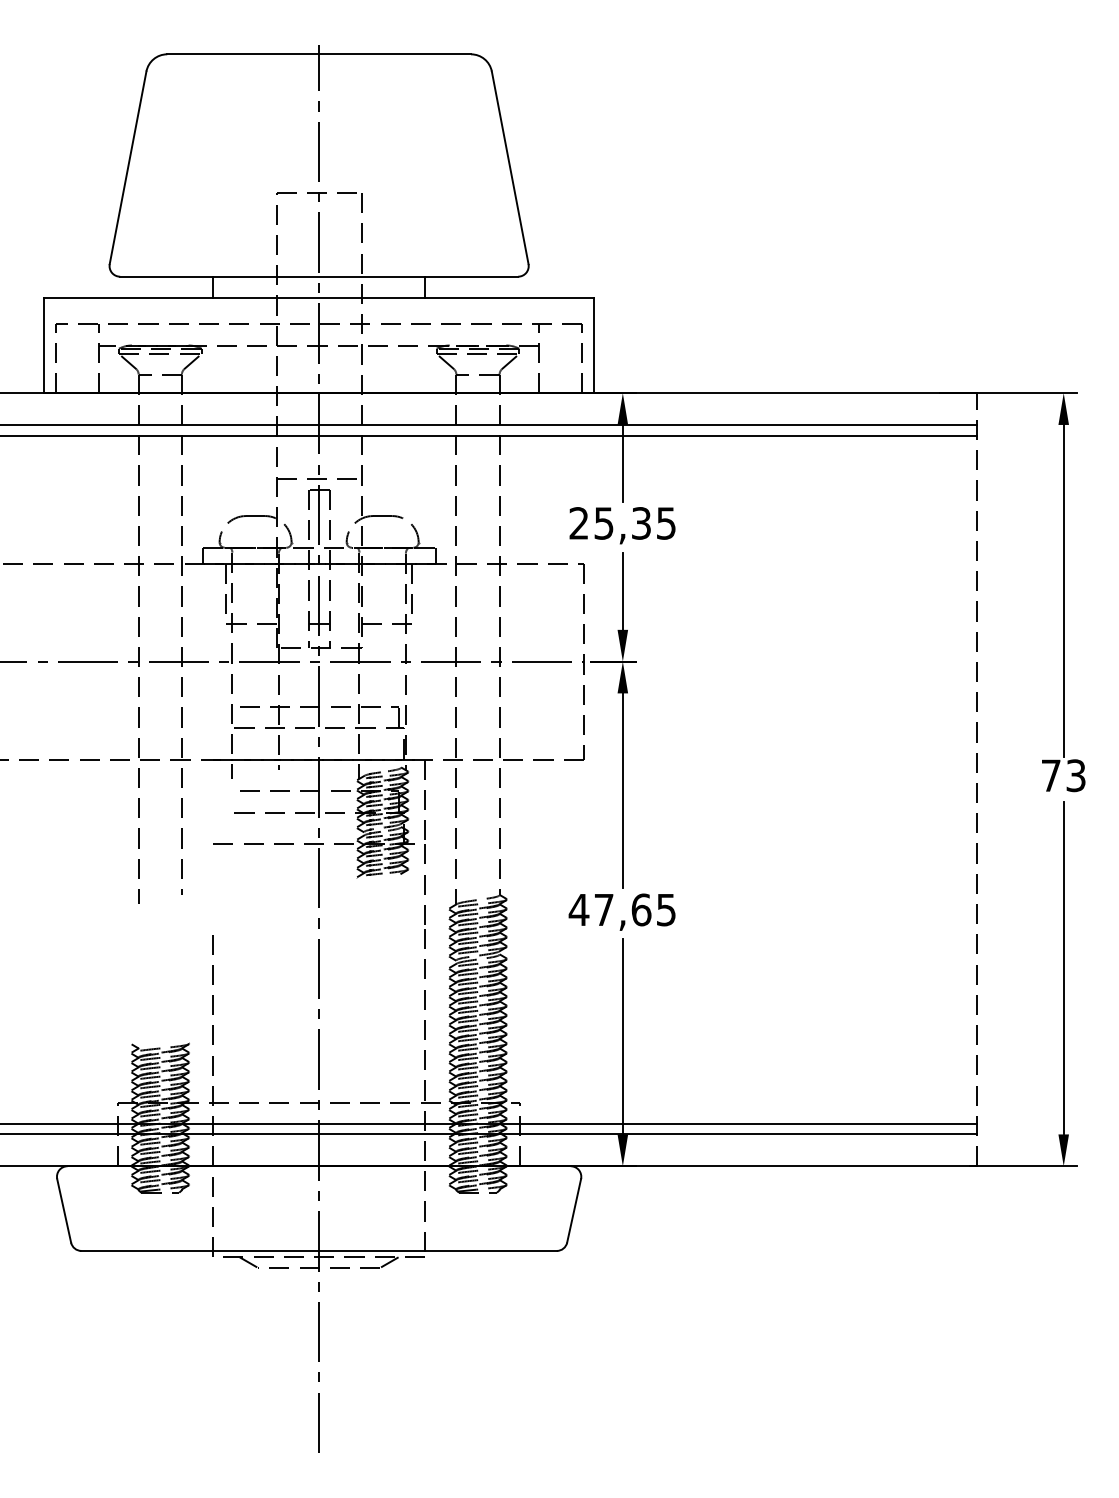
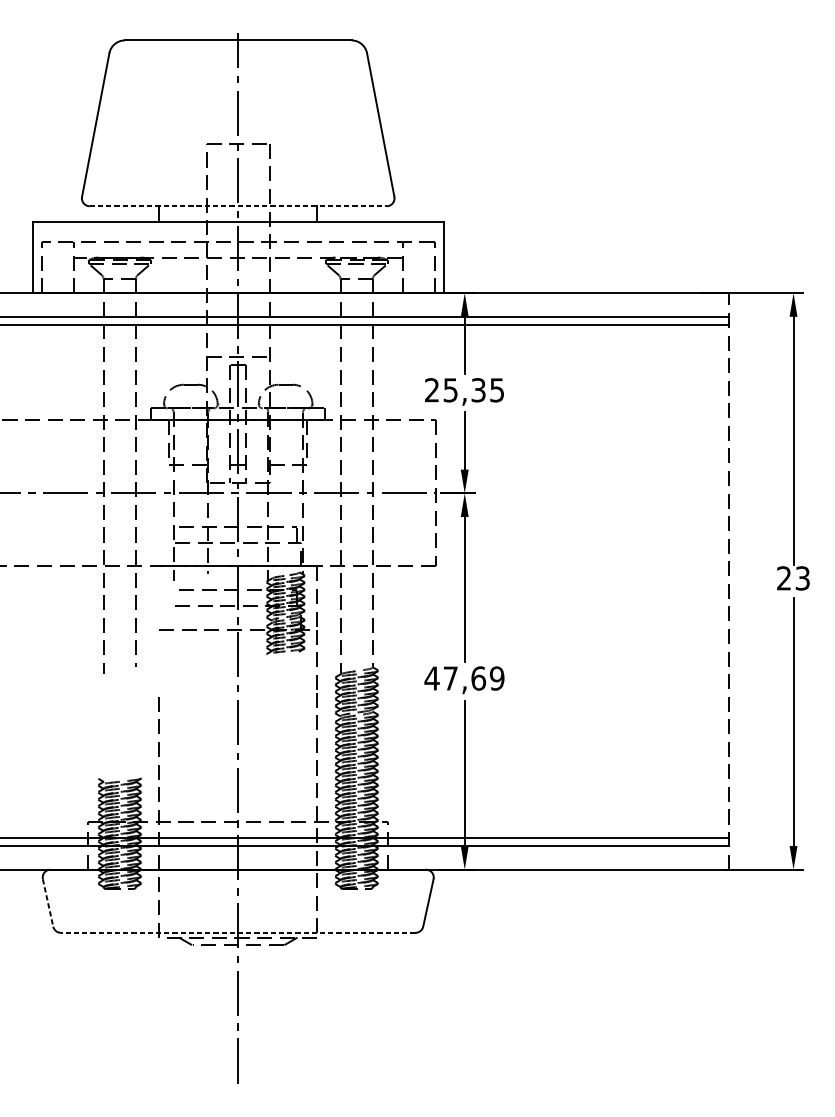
line: (319, 276) -> (238, 206), solid -> dashed
text: (1050, 775) -> (783, 578), 73 -> 23
text: (666, 909) -> (497, 678), 47,65 -> 47,69
line: (64, 1210) -> (48, 902), solid -> dashed
line: (319, 1250) -> (238, 932), solid -> dashed

